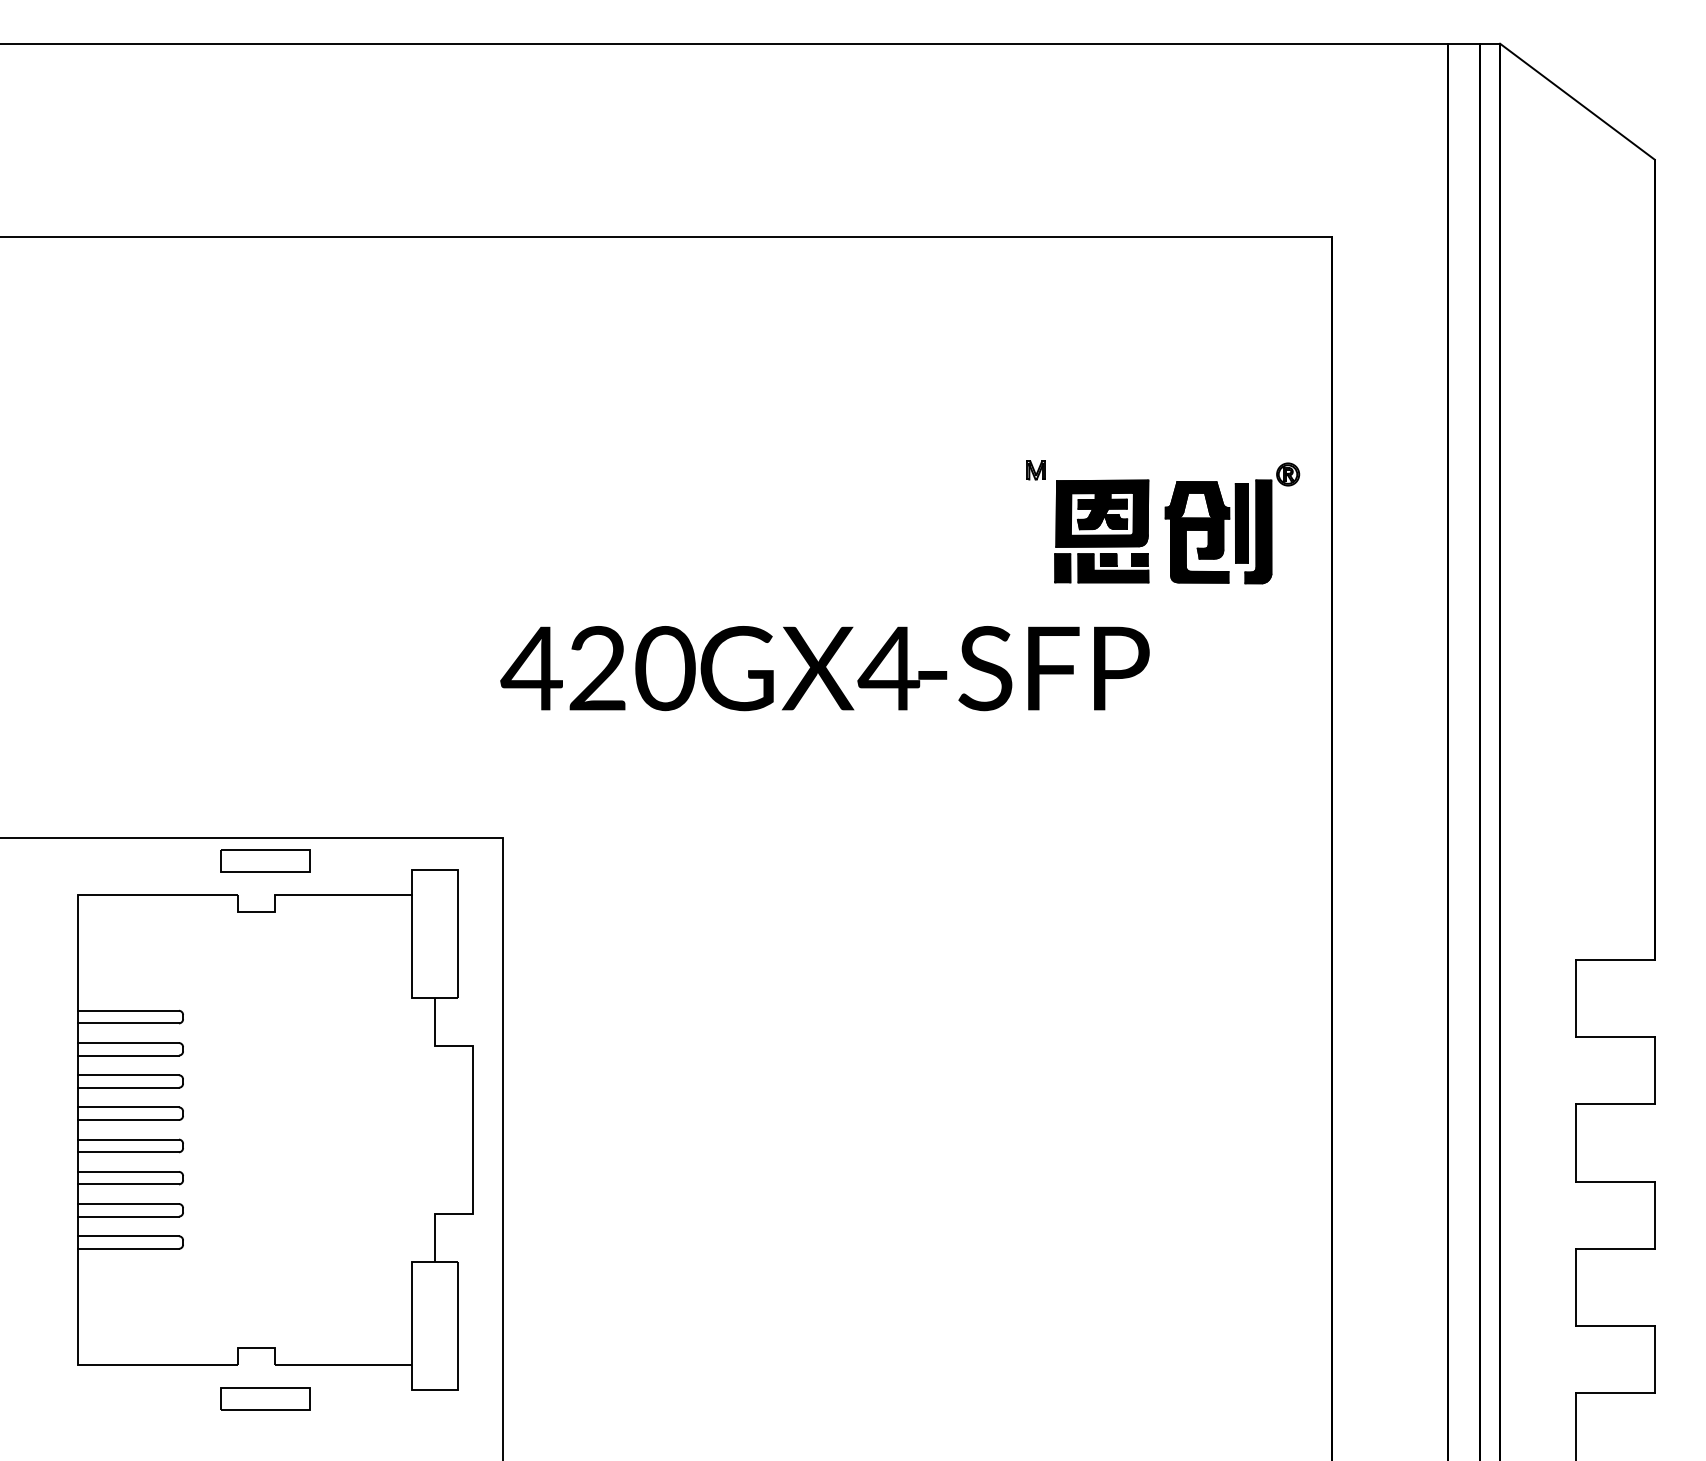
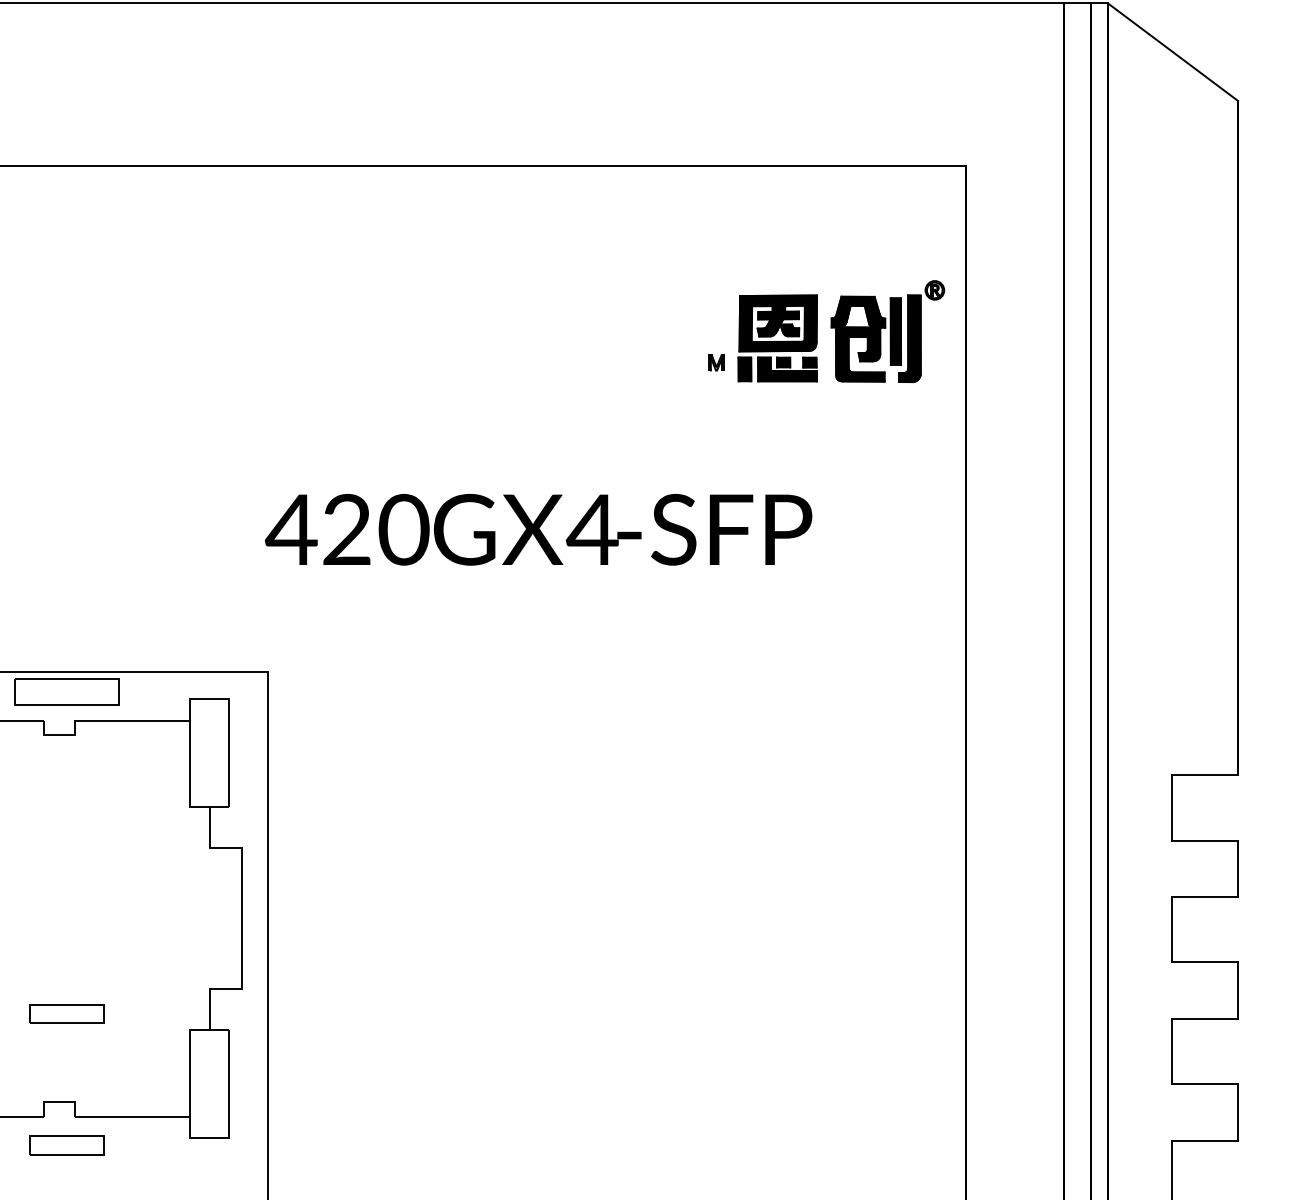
part: (1177, 523) -> (841, 331), moved
part: (265, 860) -> (66, 691), size x1.4
part: (265, 1242) -> (66, 1013), added

